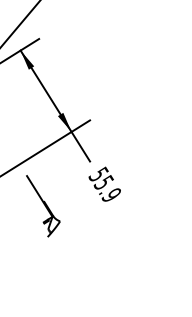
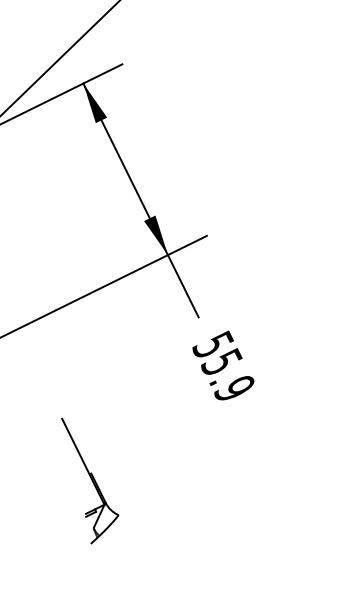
part: (43, 206) -> (88, 482), moved

